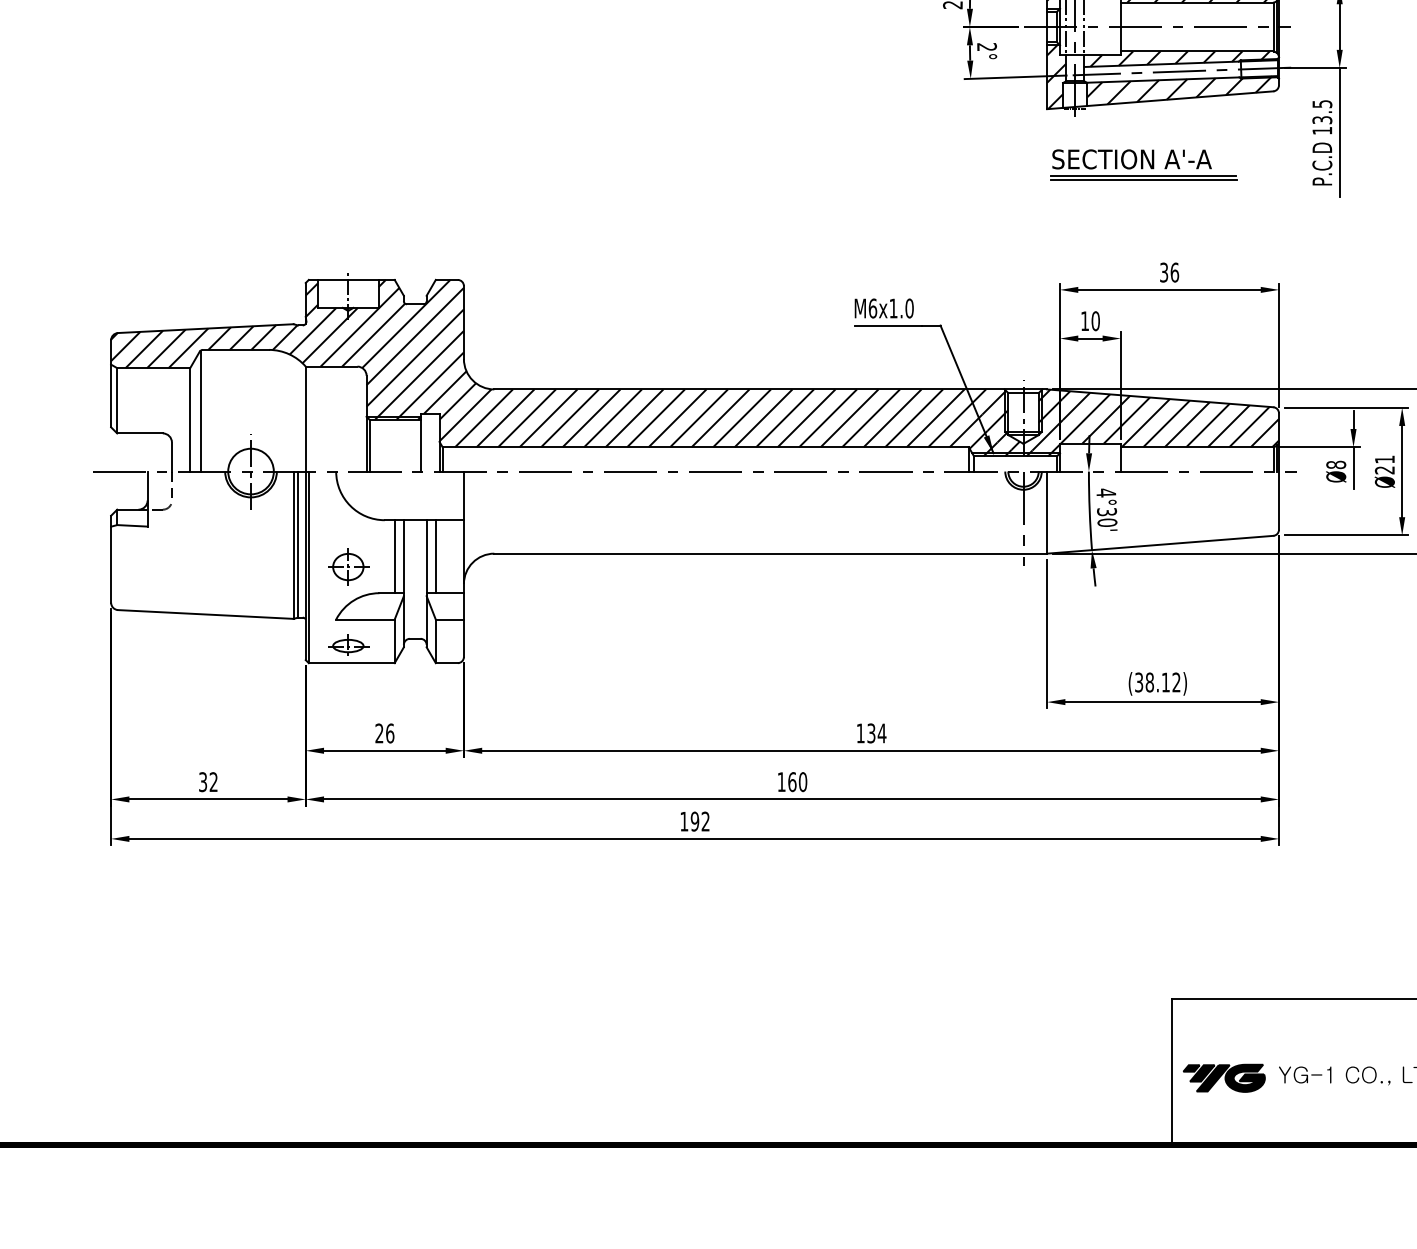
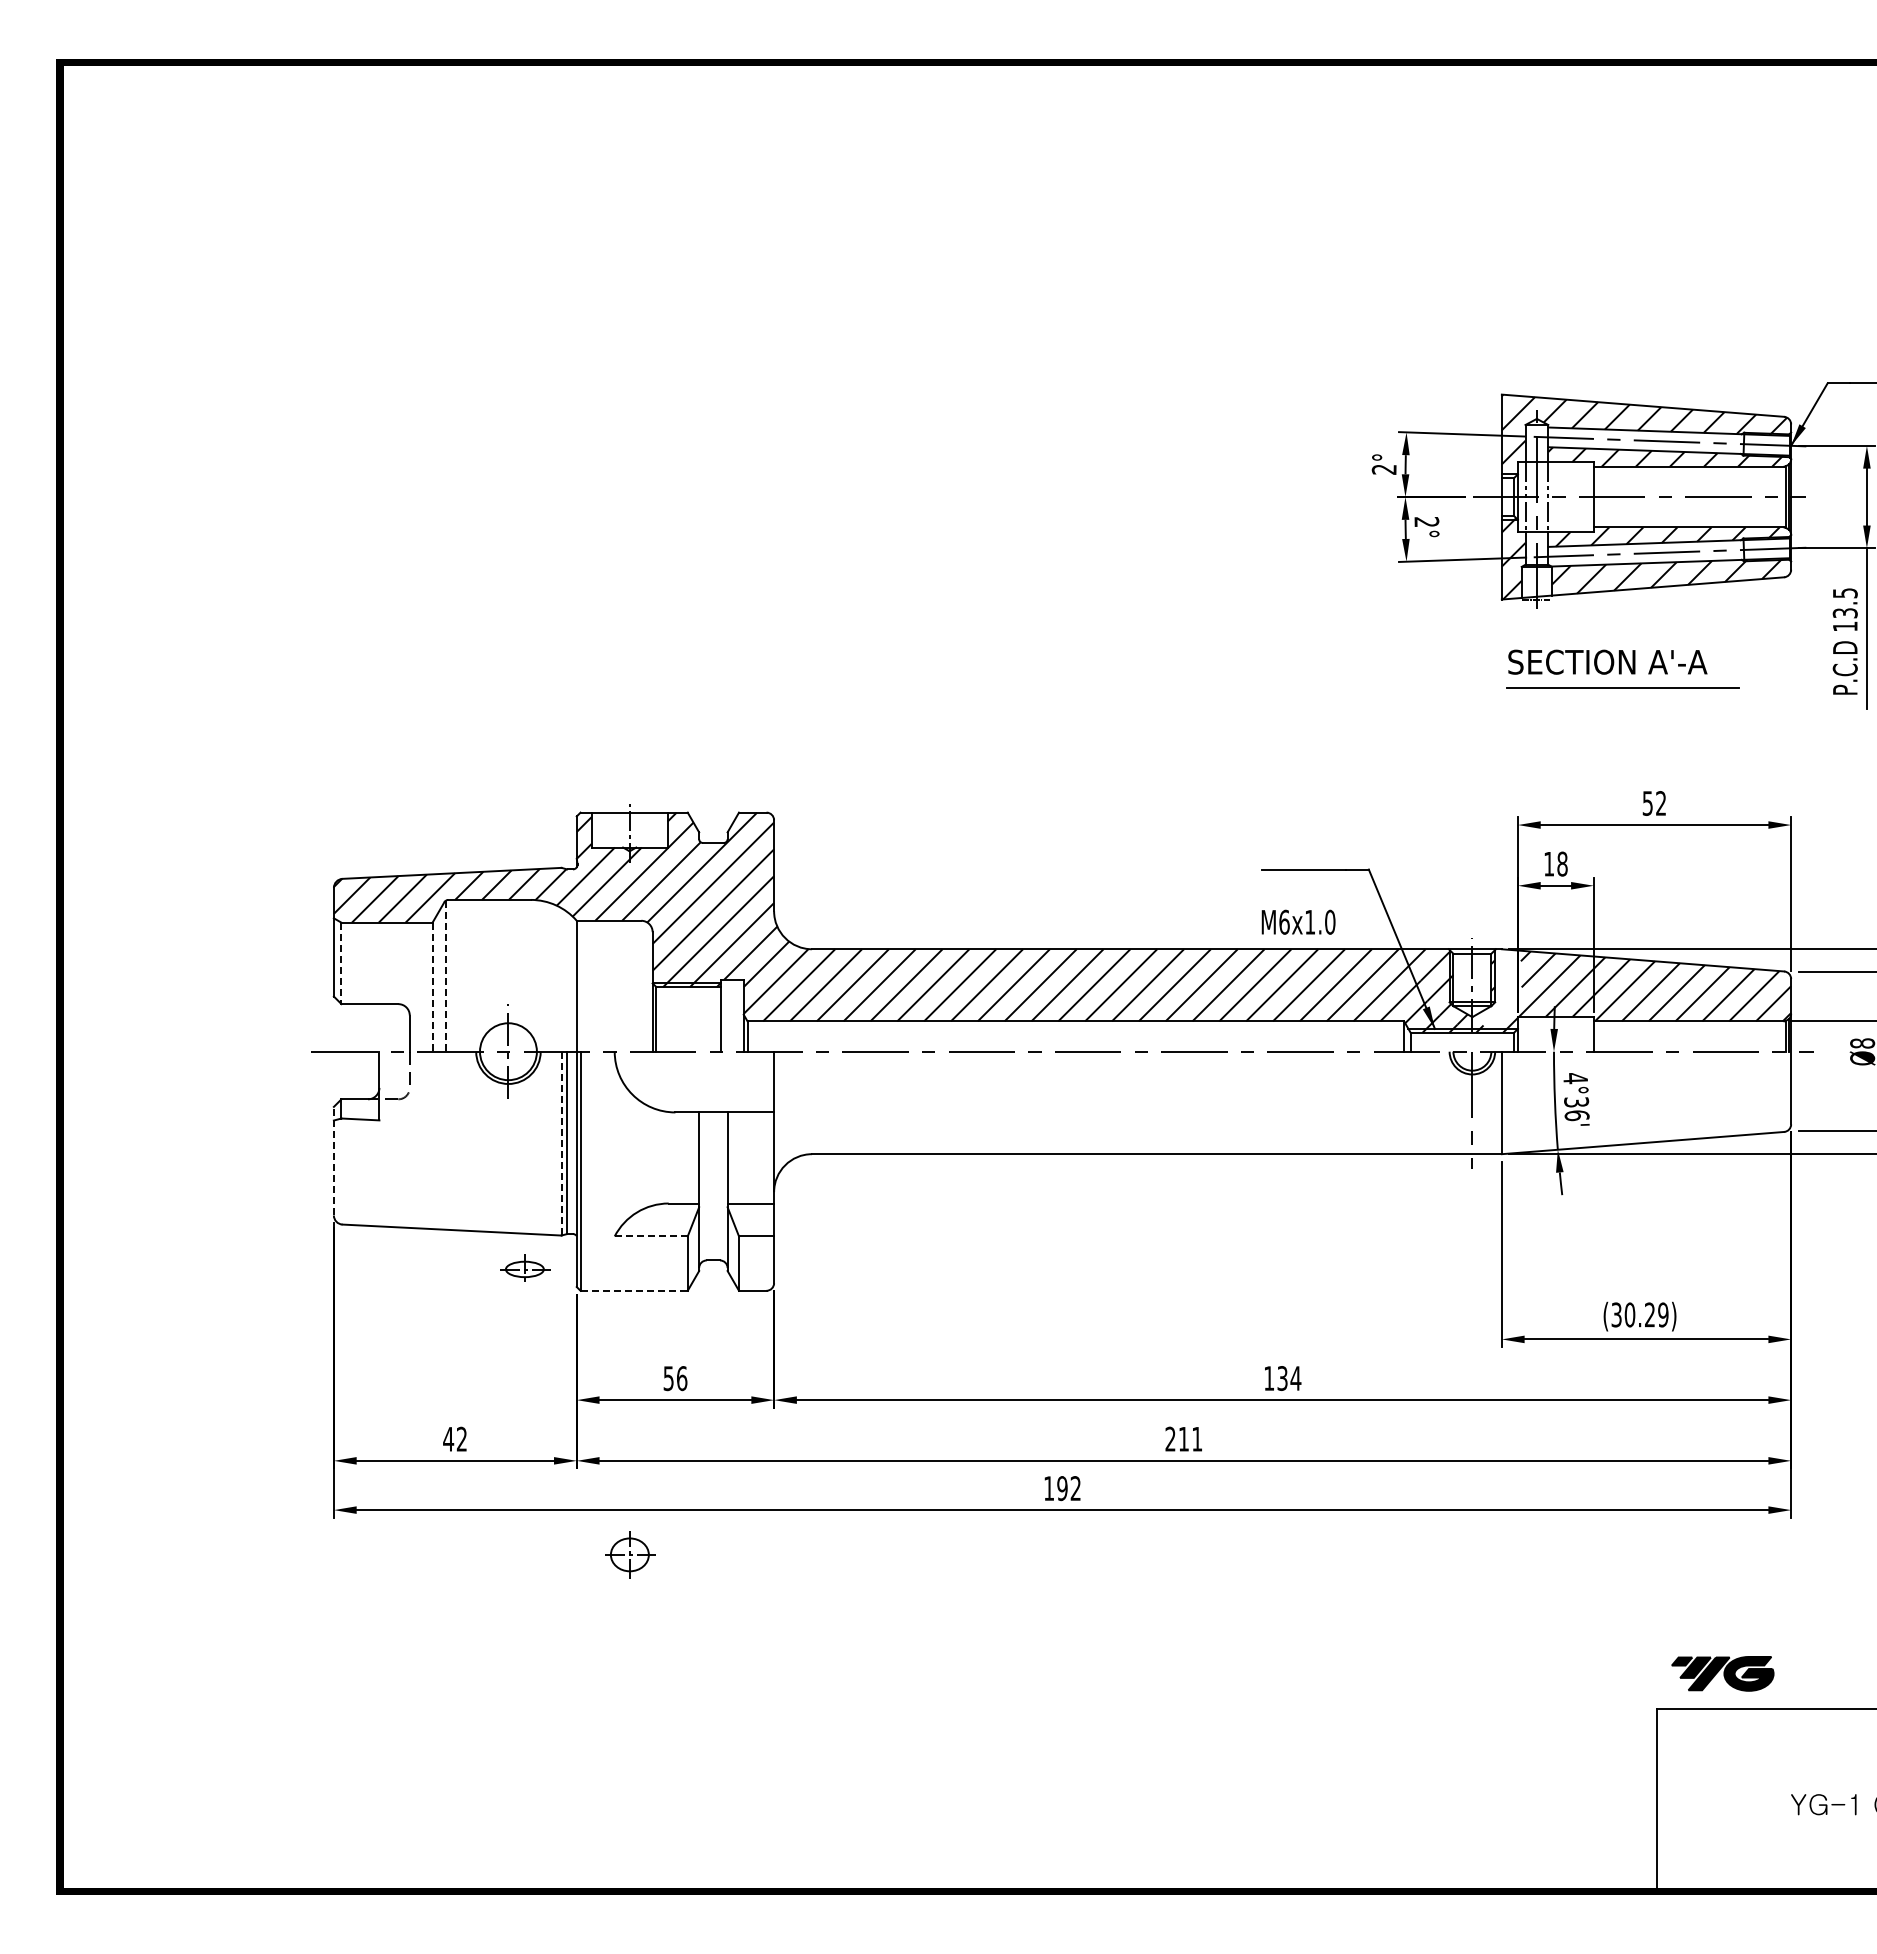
line: (1143, 176) -> (1622, 683), removed
text: (1169, 272) -> (1654, 803), 36 -> 52
text: (884, 307) -> (1298, 921), moved
text: (1095, 321) -> (1562, 864), 10 -> 18
line: (117, 400) -> (341, 963), solid -> dashed
line: (200, 411) -> (445, 976), solid -> dashed
line: (190, 420) -> (432, 987), solid -> dashed
hatch: (1047, 420) -> (1502, 987), removed
text: (1107, 522) -> (1577, 1115), 4°30' -> 4°36'
line: (293, 545) -> (561, 1143), solid -> dashed
line: (394, 556) -> (687, 1157), removed
line: (436, 556) -> (739, 1157), removed
line: (110, 558) -> (333, 1160), solid -> dashed
part: (348, 566) -> (630, 1554), moved
line: (365, 619) -> (651, 1236), solid -> dashed
part: (348, 644) -> (525, 1267), moved
line: (352, 662) -> (634, 1290), solid -> dashed
text: (1163, 682) -> (1646, 1314), (38.12) -> (30.29)
text: (379, 733) -> (668, 1378), 26 -> 56
text: (202, 781) -> (448, 1438), 32 -> 42
text: (792, 781) -> (1183, 1438), 160 -> 211
part: (1223, 1078) -> (1722, 1673), moved

